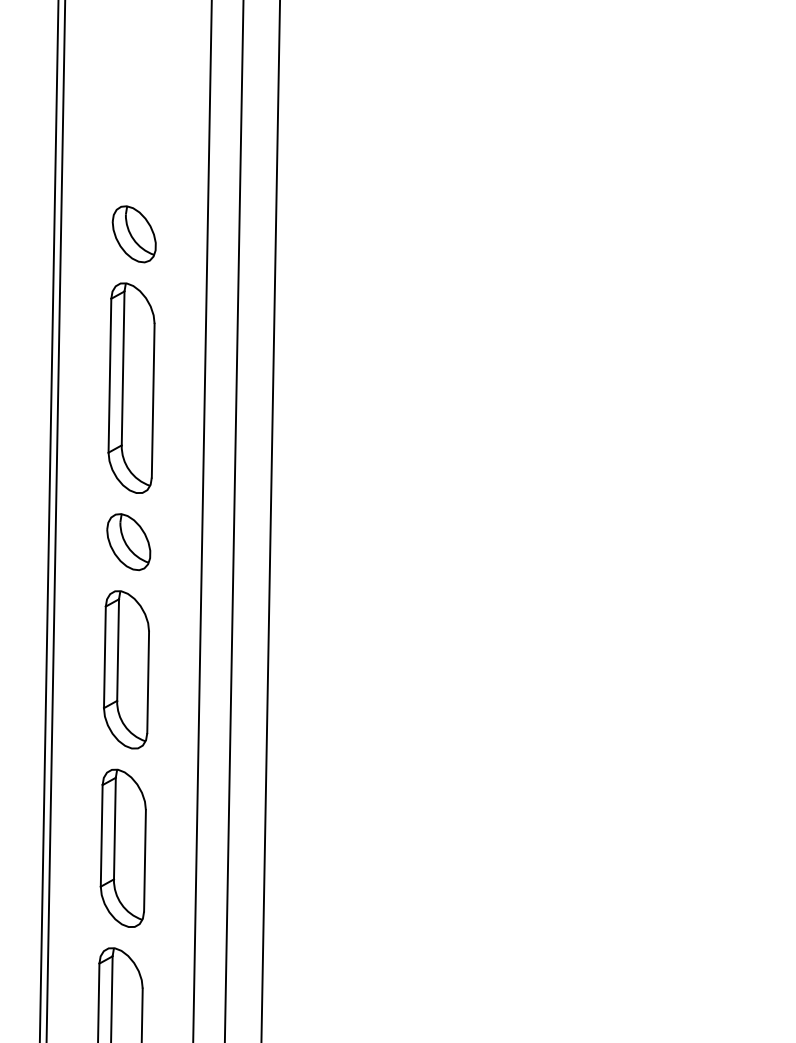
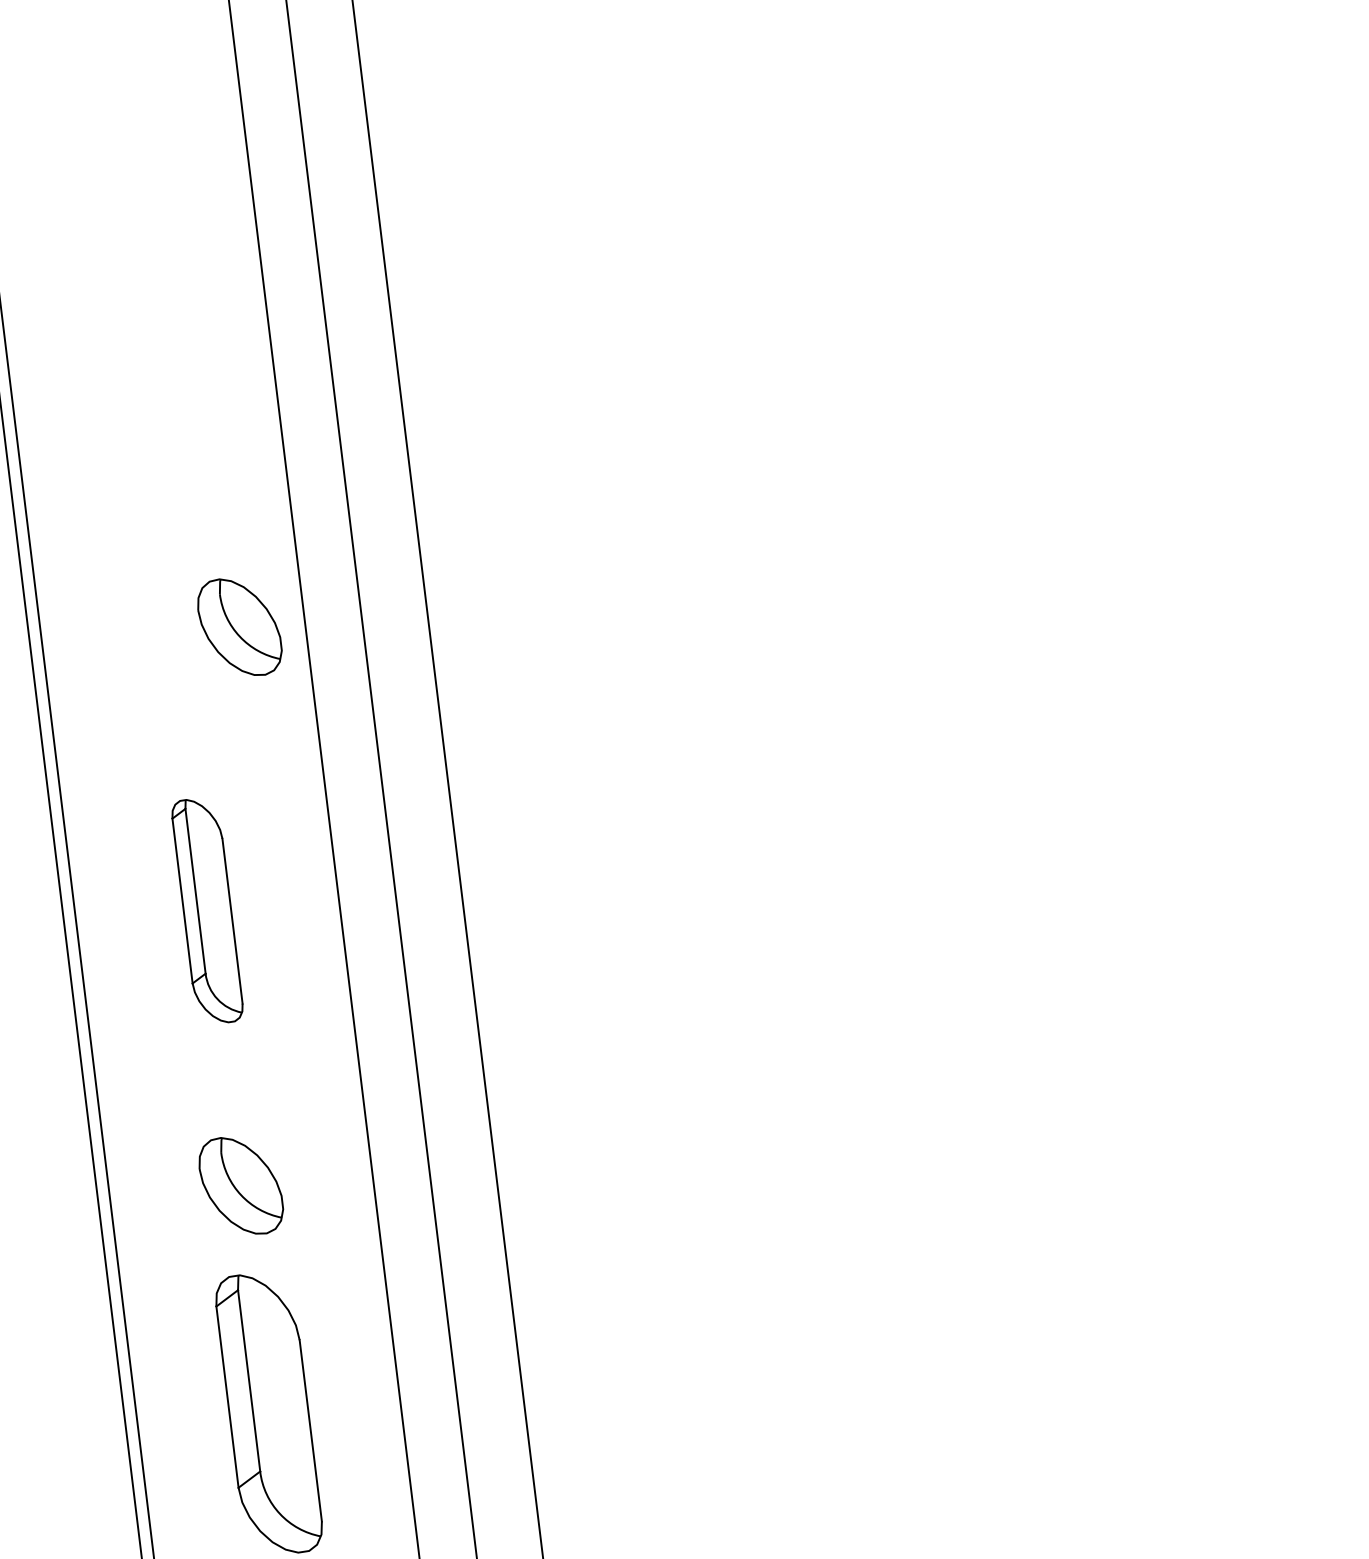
part: (133, 234) -> (238, 627), moved
part: (131, 387) -> (207, 910), size x0.6

